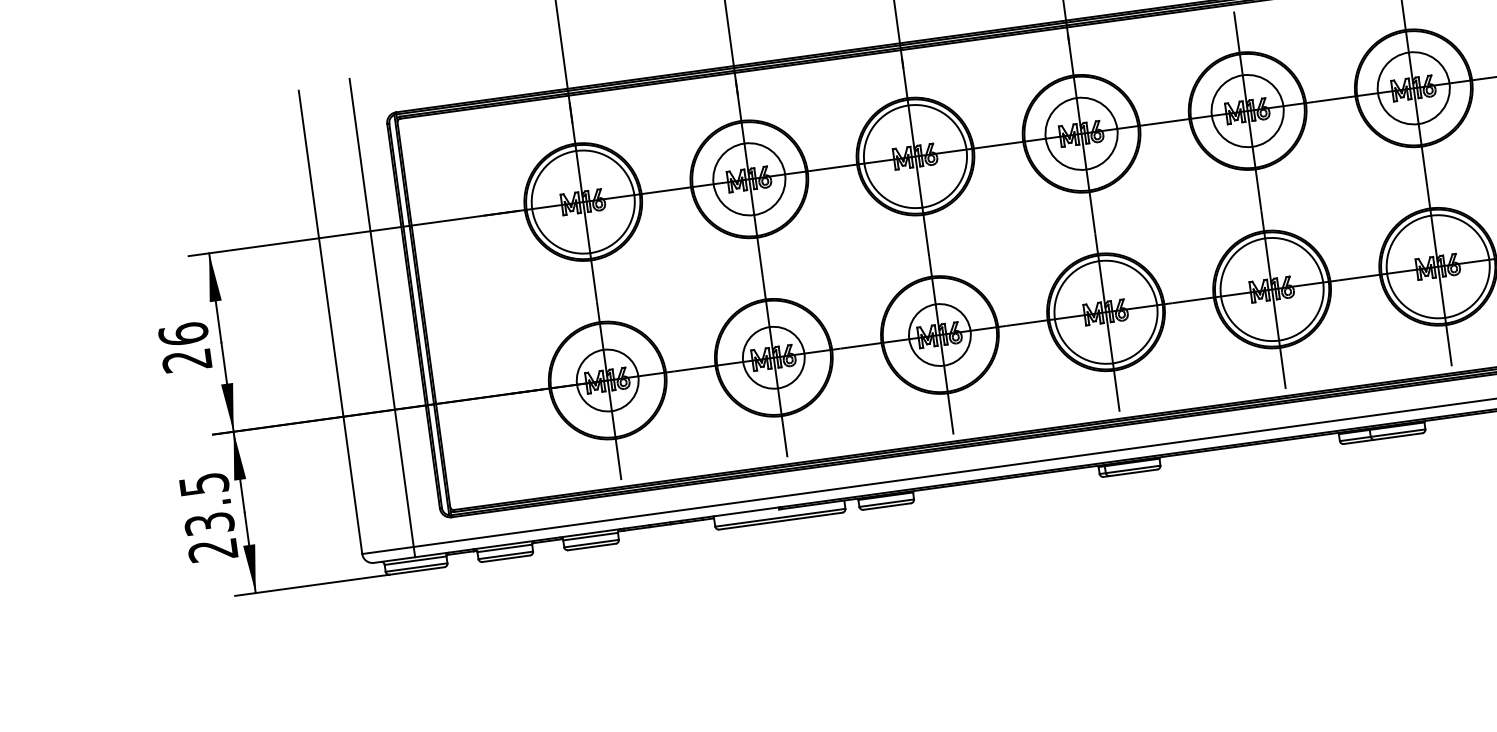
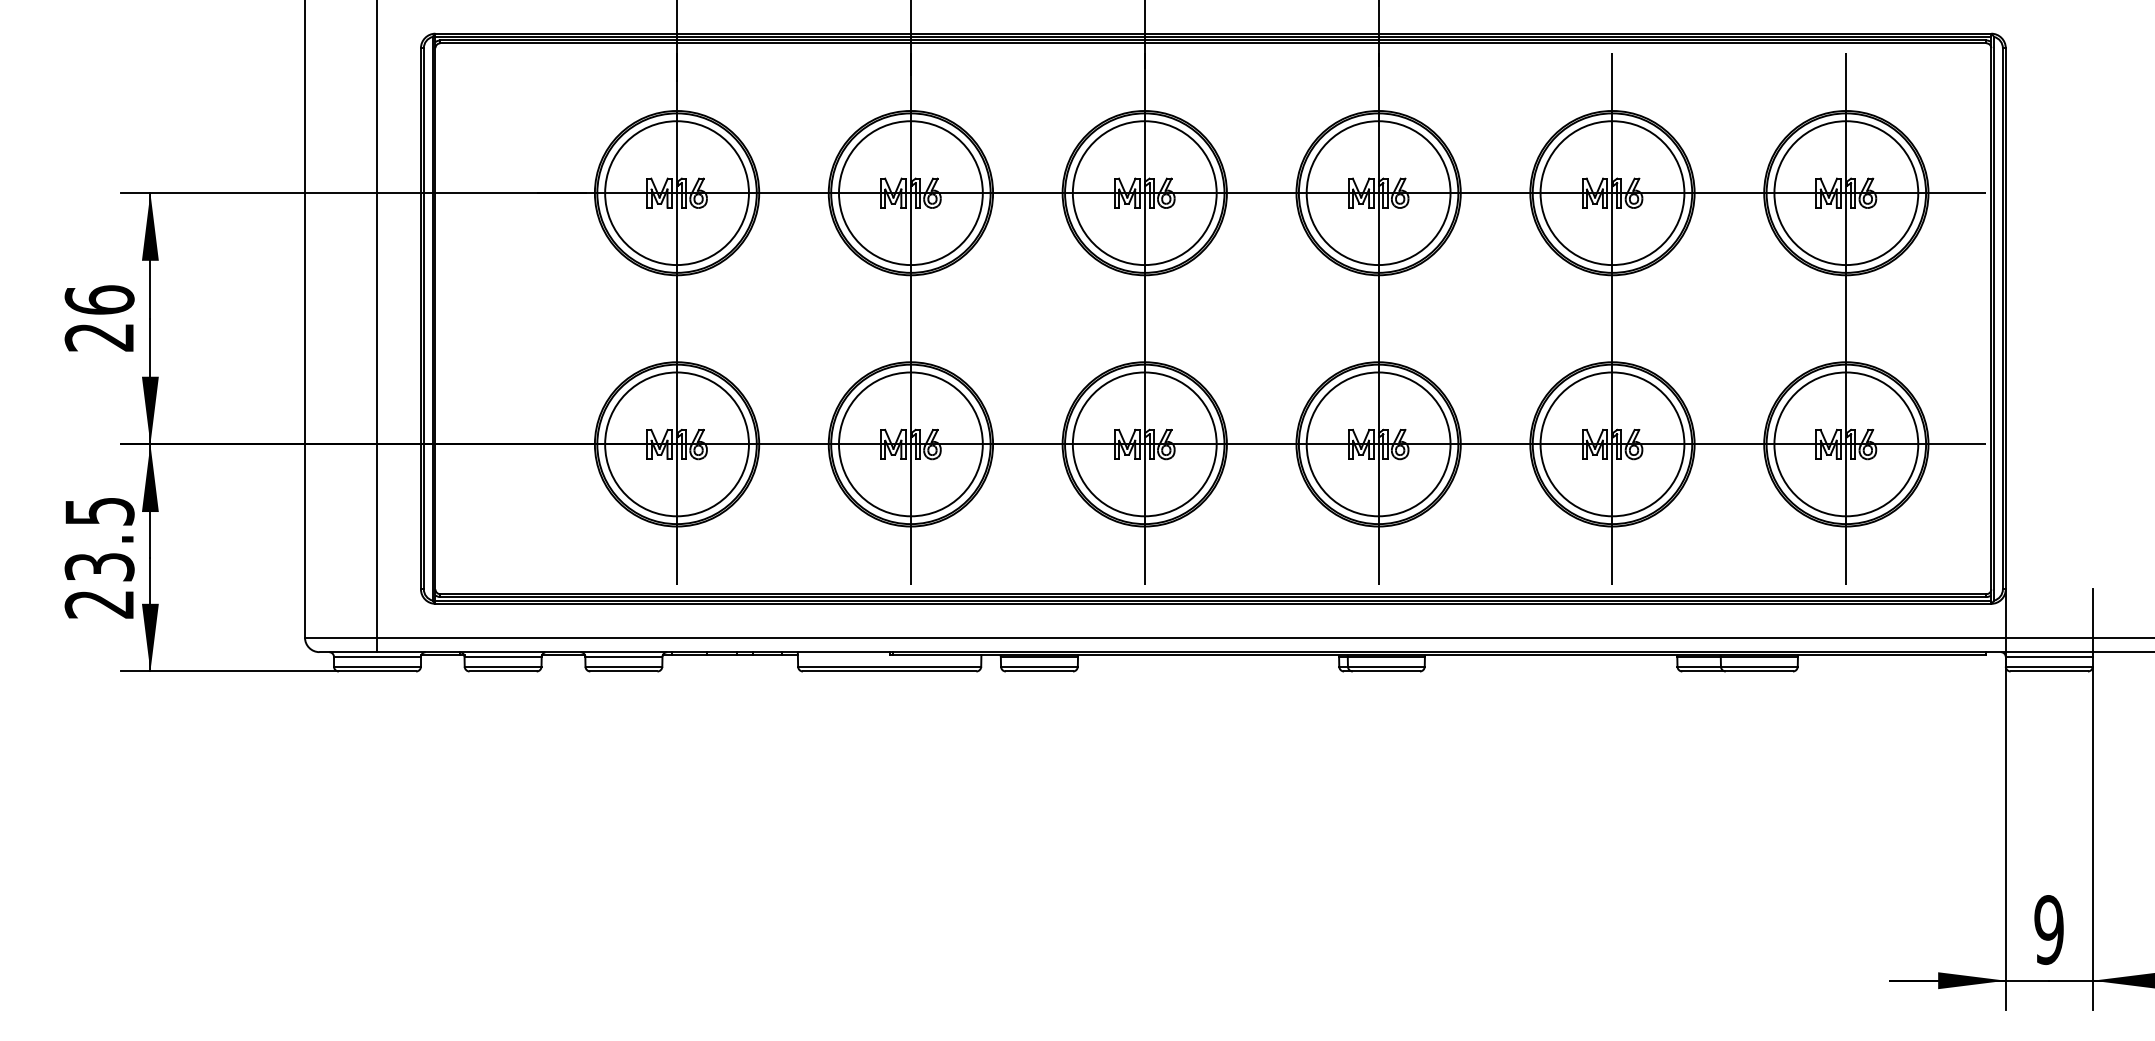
circle: (1413, 88) -> (1846, 193), size x1.43
circle: (1247, 111) -> (1612, 193), size x1.43
circle: (1081, 134) -> (1378, 193), size x1.43
circle: (749, 179) -> (910, 193), size x1.43
circle: (939, 335) -> (1144, 444), size x1.67
circle: (773, 357) -> (910, 444), size x1.67
circle: (607, 380) -> (676, 444), size x1.67

